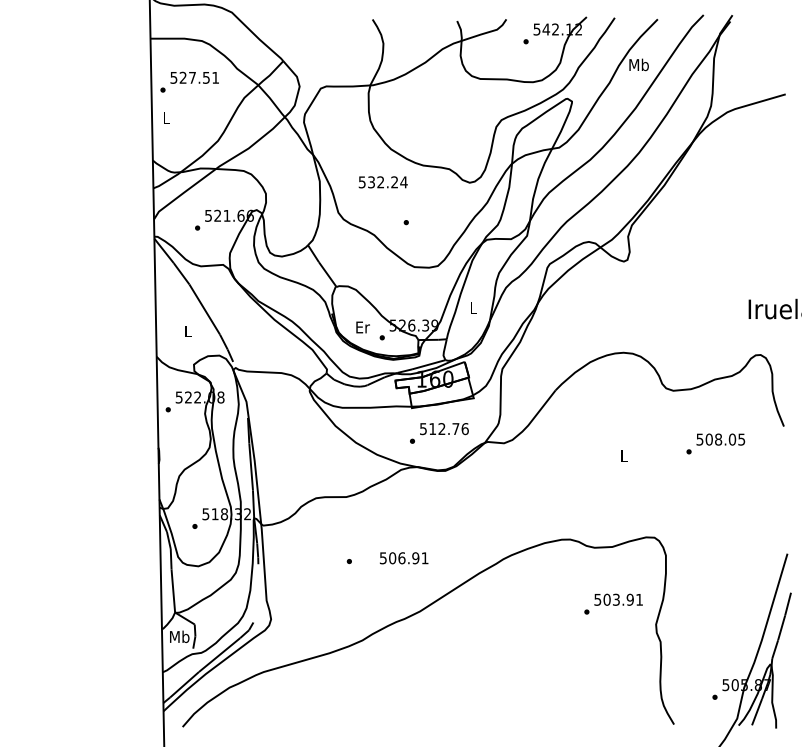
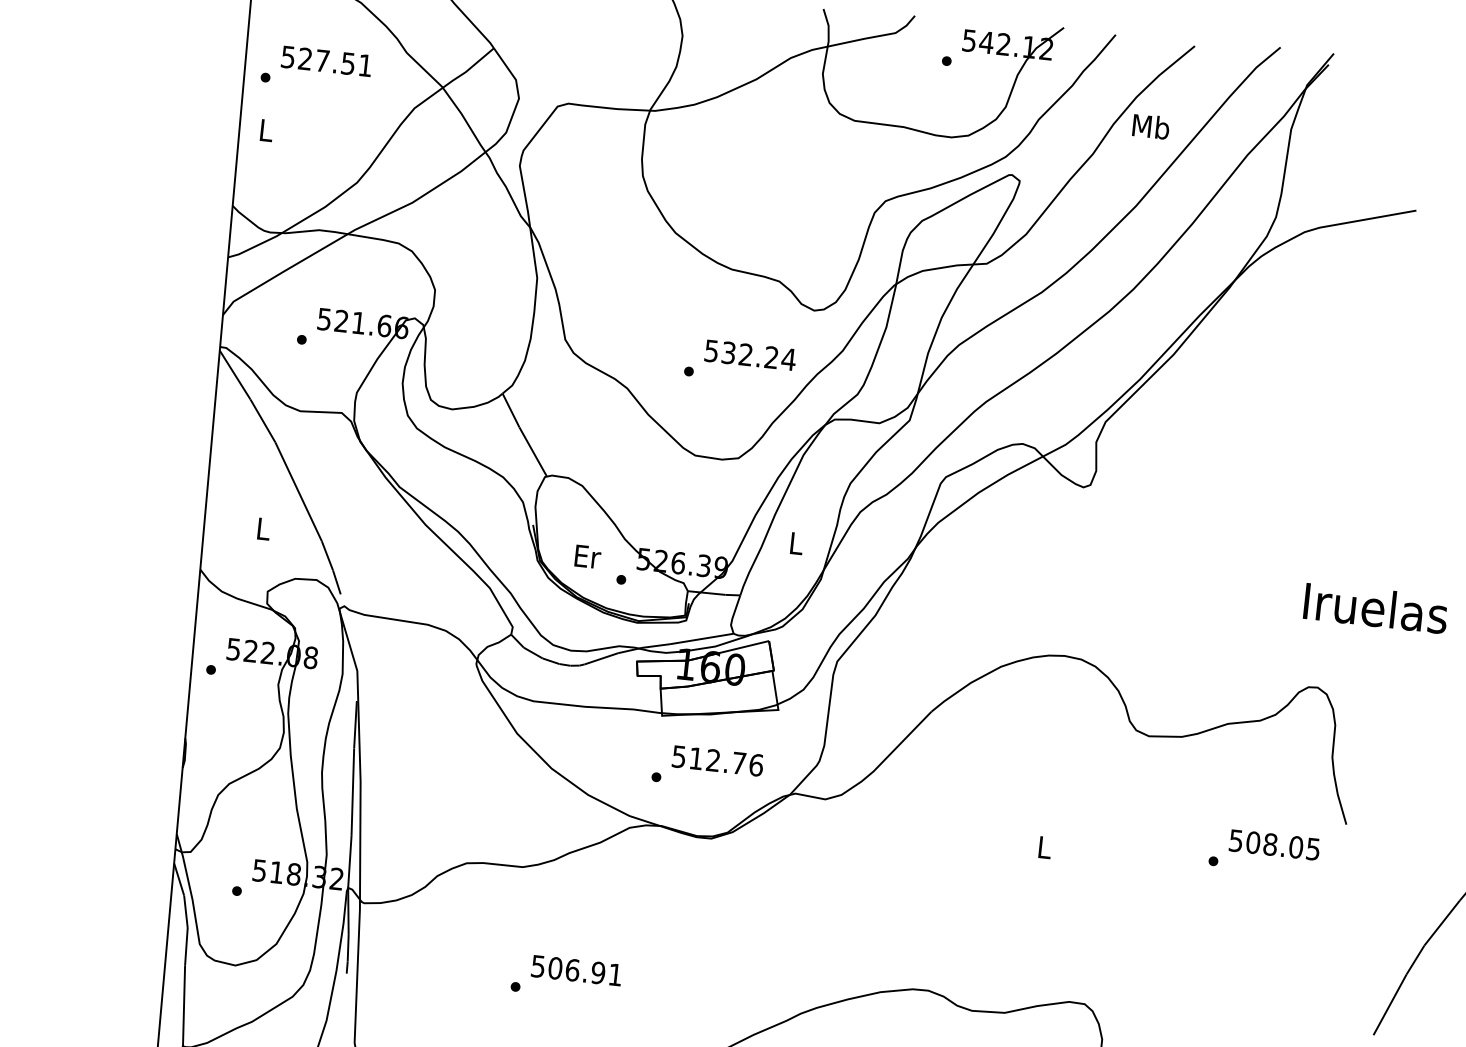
text: (382, 182) -> (749, 355), moved
text: (715, 443) -> (1264, 851), moved
text: (404, 558) -> (577, 971), moved

